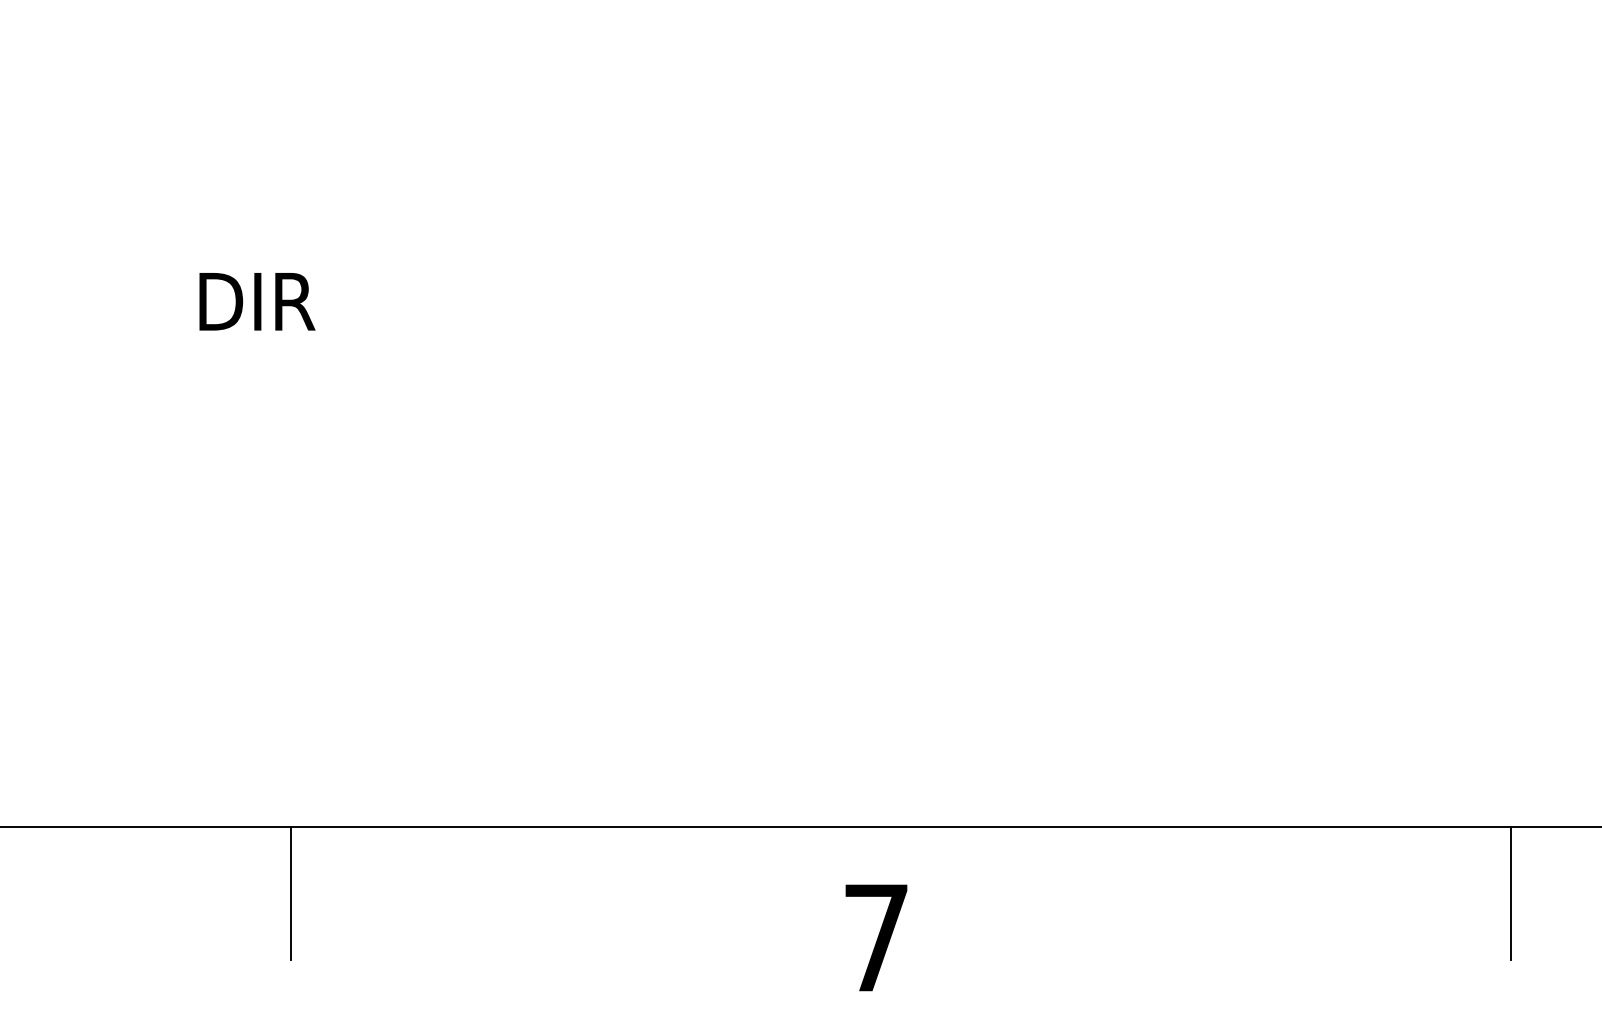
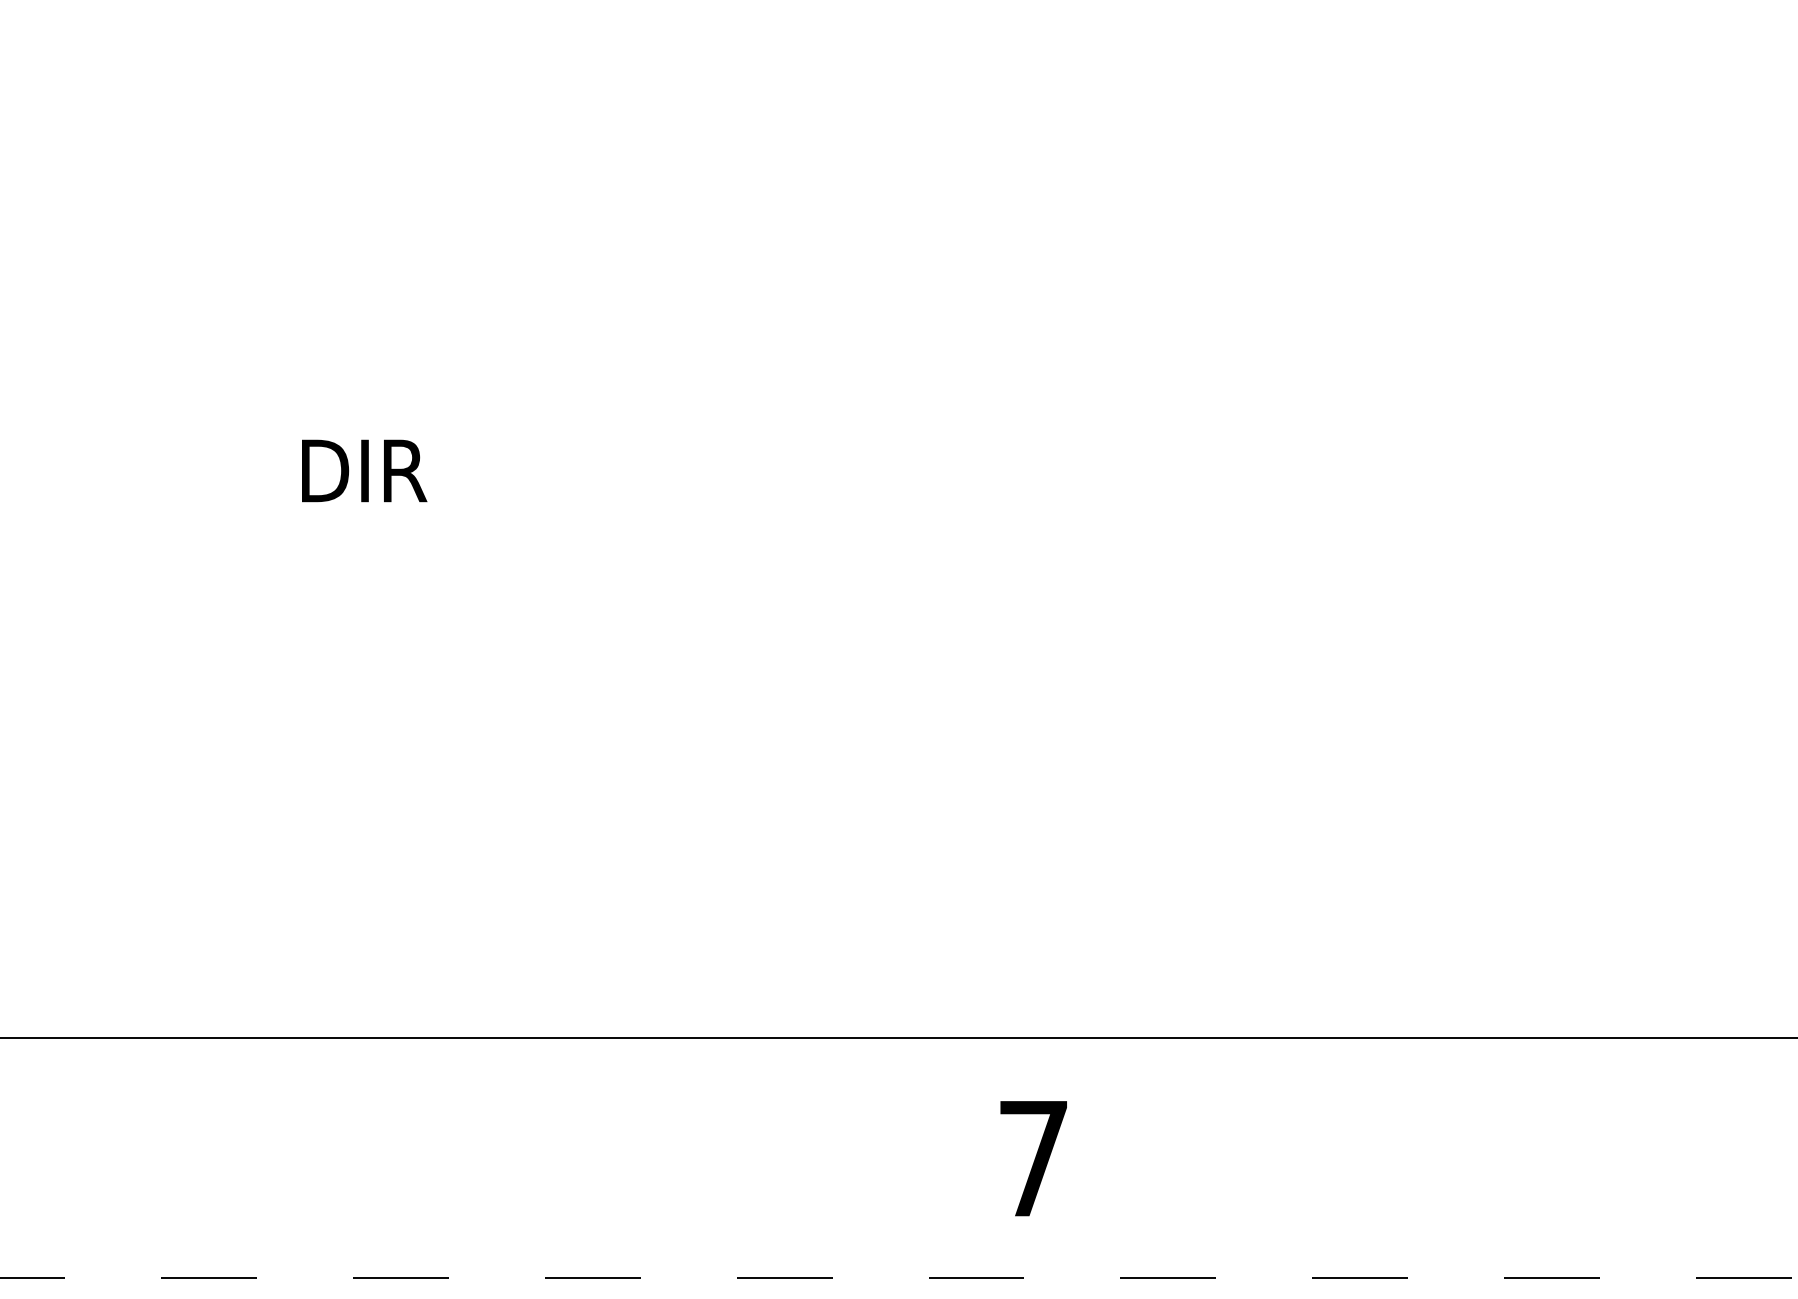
line: (290, 893) -> (400, 1110), removed
line: (1510, 893) -> (1719, 1110), removed

